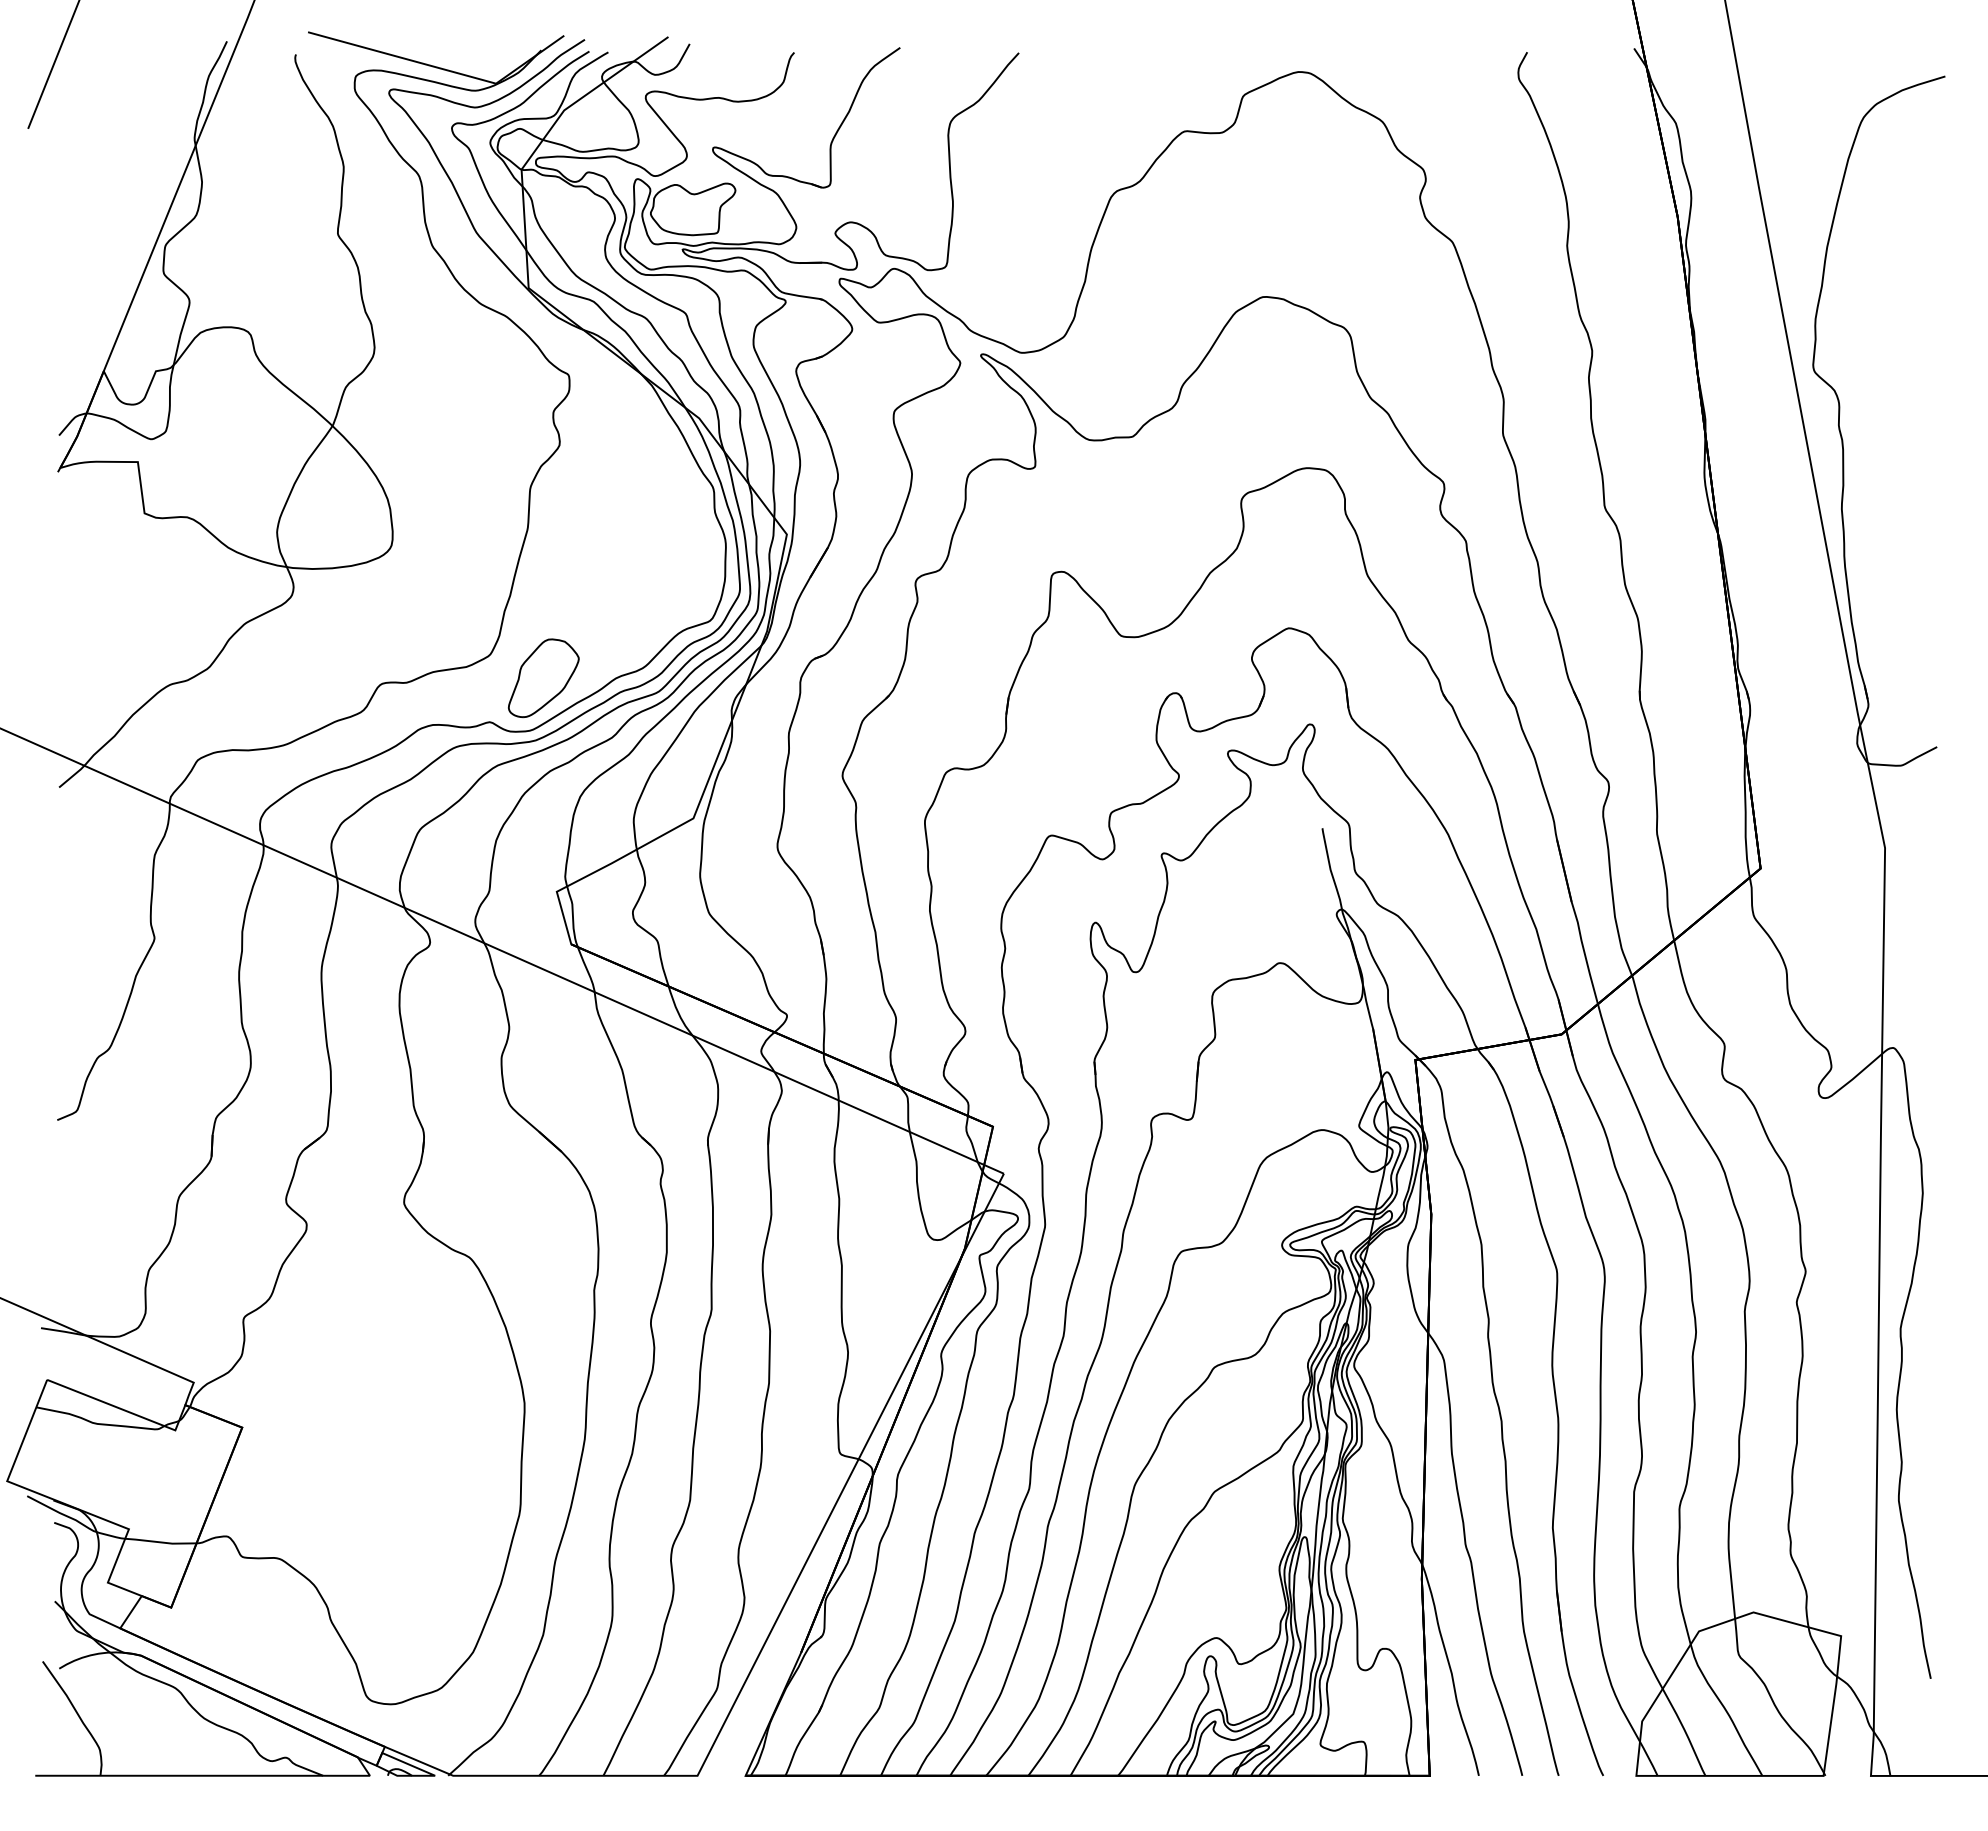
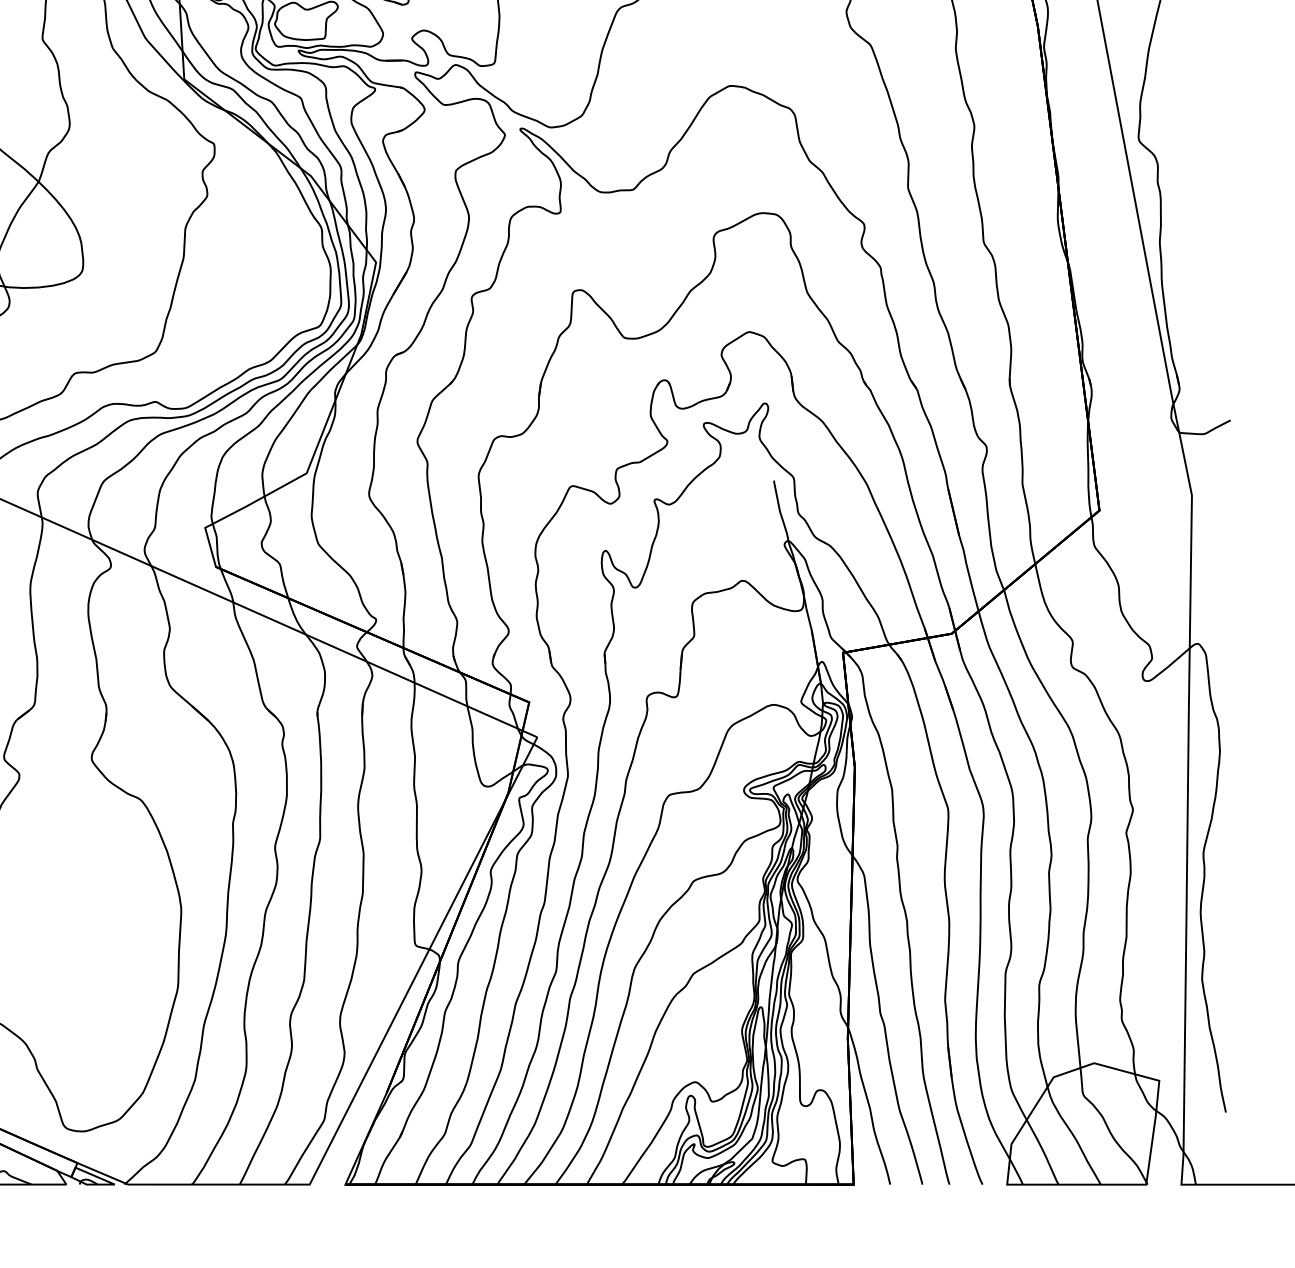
part: (543, 678) -> (195, 369), removed

